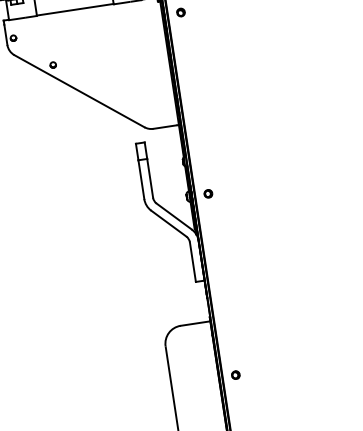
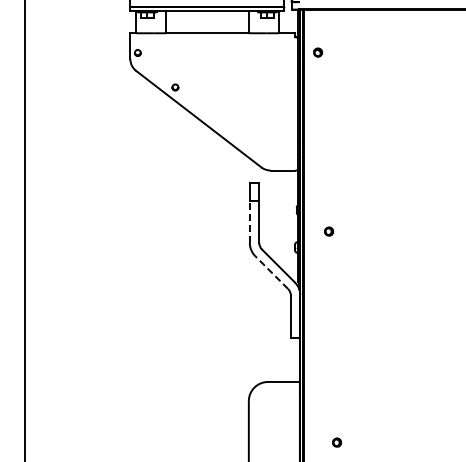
line: (141, 180) -> (249, 222), solid -> dashed
part: (208, 193) -> (329, 231), moved
line: (168, 223) -> (271, 272), solid -> dashed
part: (236, 374) -> (337, 442), moved

